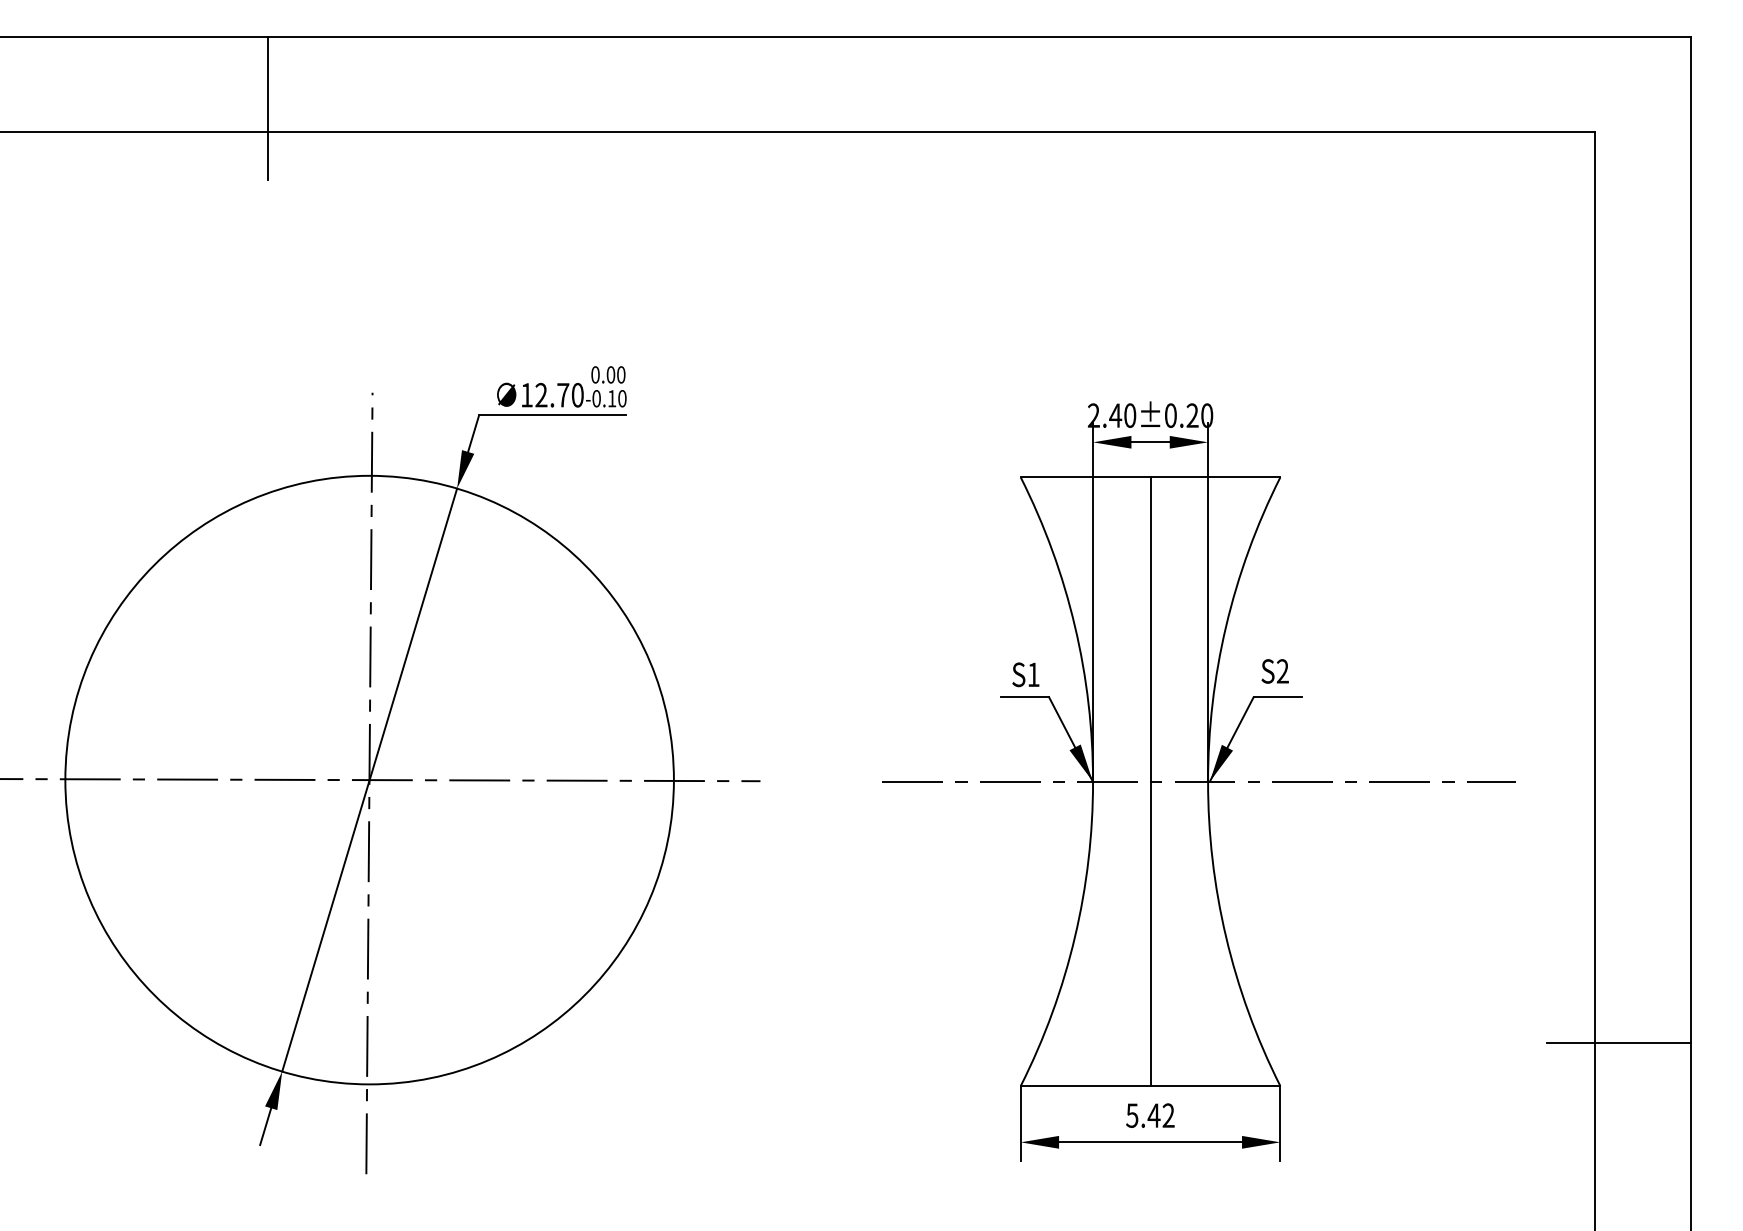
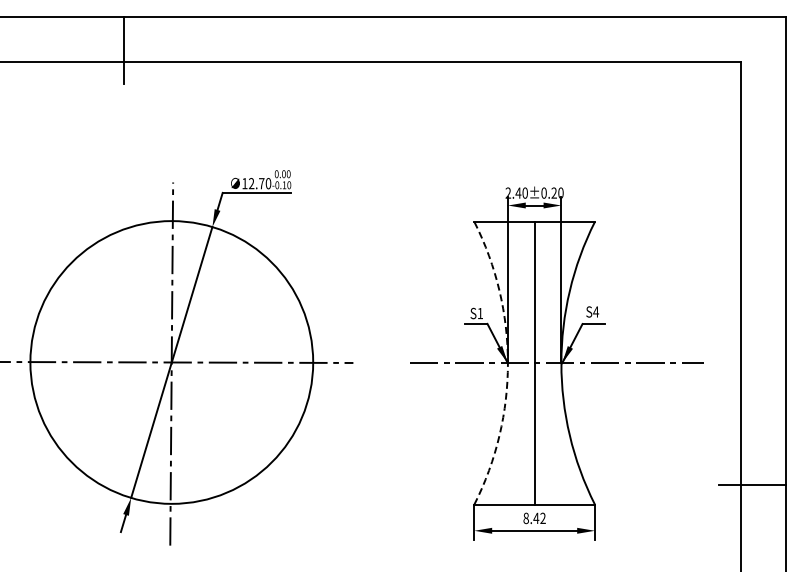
text: (1283, 670) -> (596, 311), S2 -> S4
arc: (1092, 782) -> (507, 363), solid -> dashed
text: (1130, 1113) -> (525, 517), 5.42 -> 8.42

